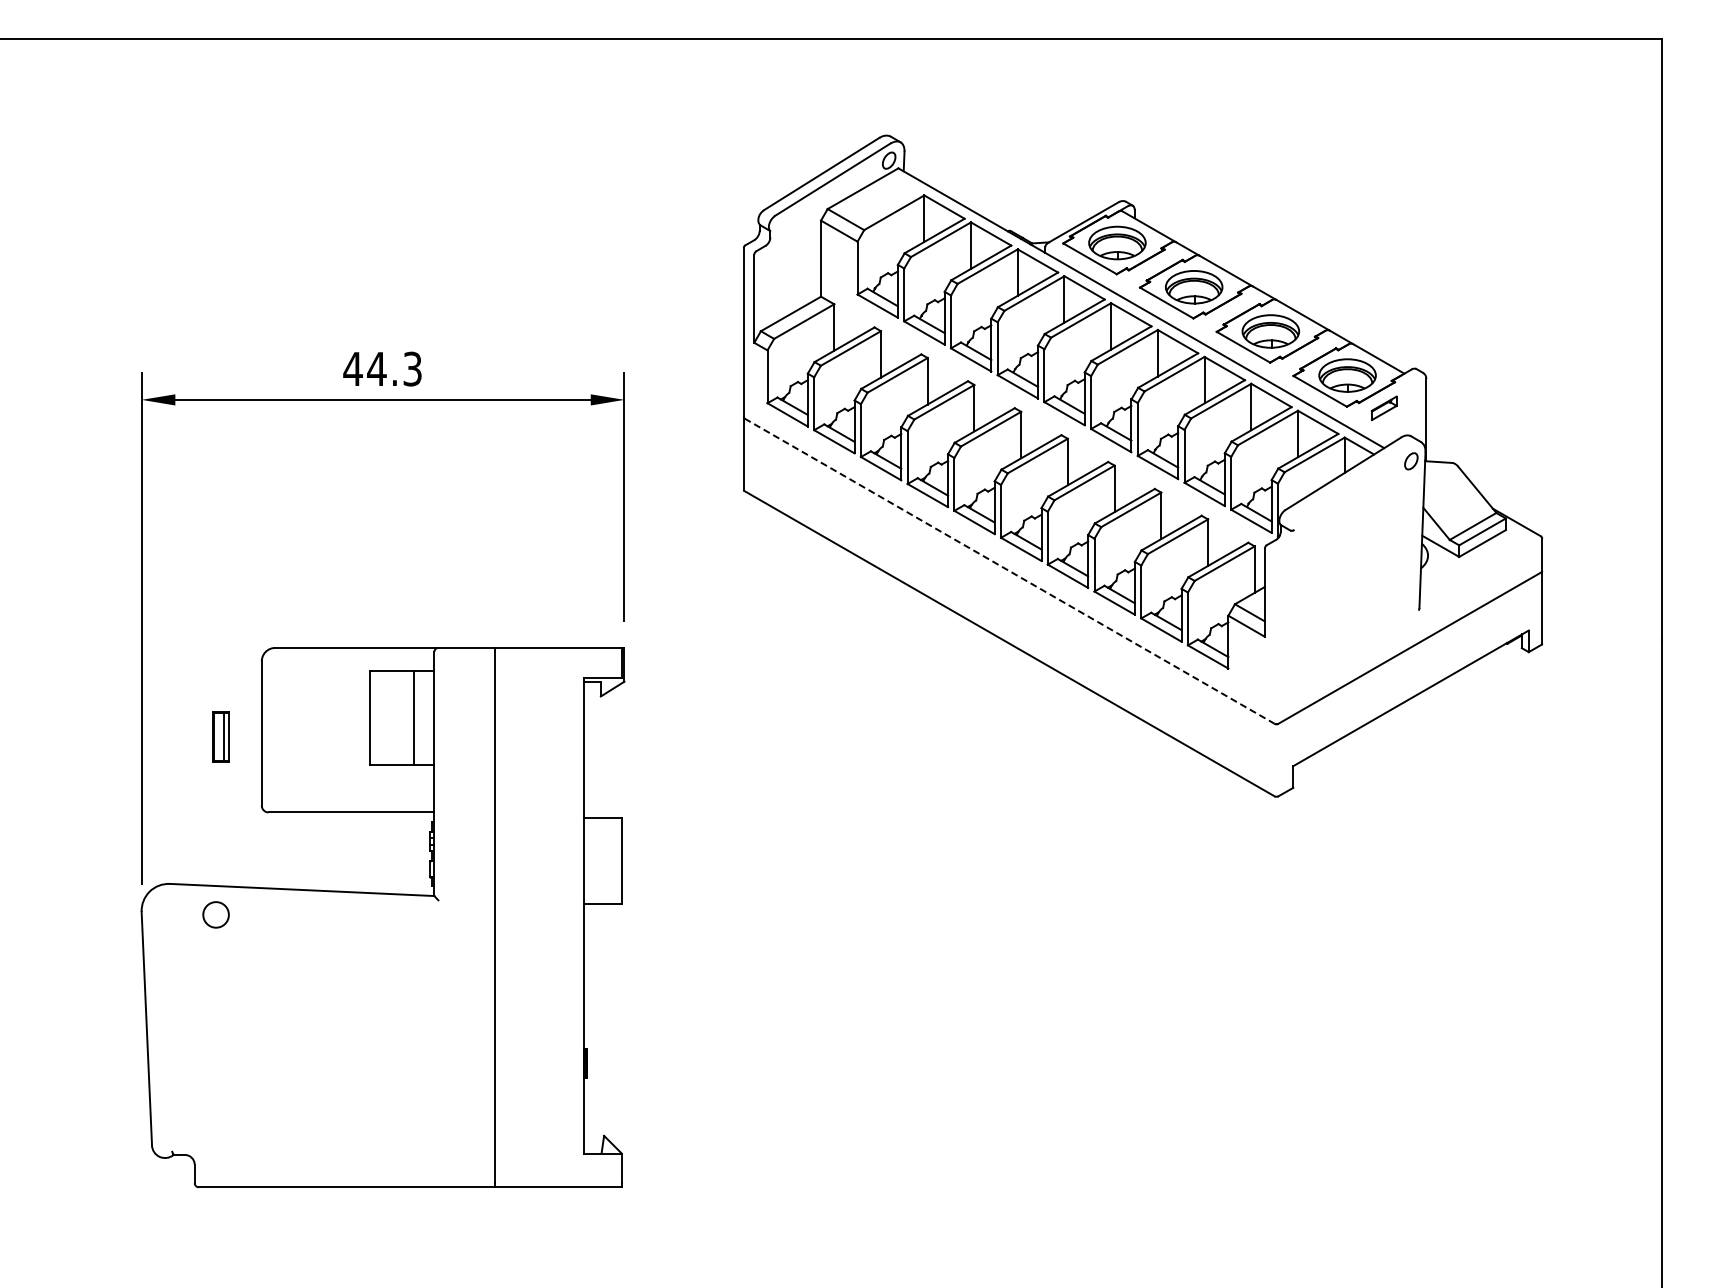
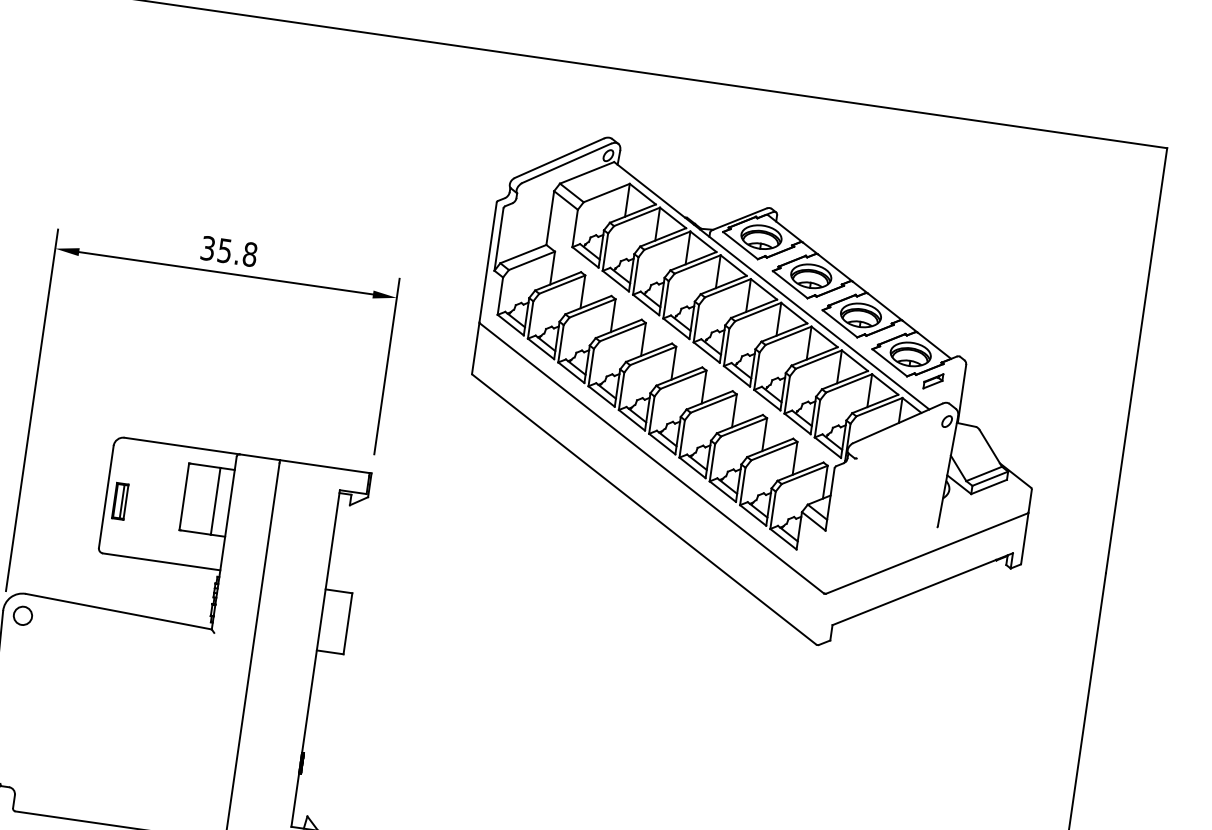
text: (382, 368) -> (228, 251), 44.3 -> 35.8
line: (1009, 571) -> (651, 458), dashed -> solid
part: (220, 736) -> (119, 501), moved
circle: (215, 914) -> (22, 615), moved

